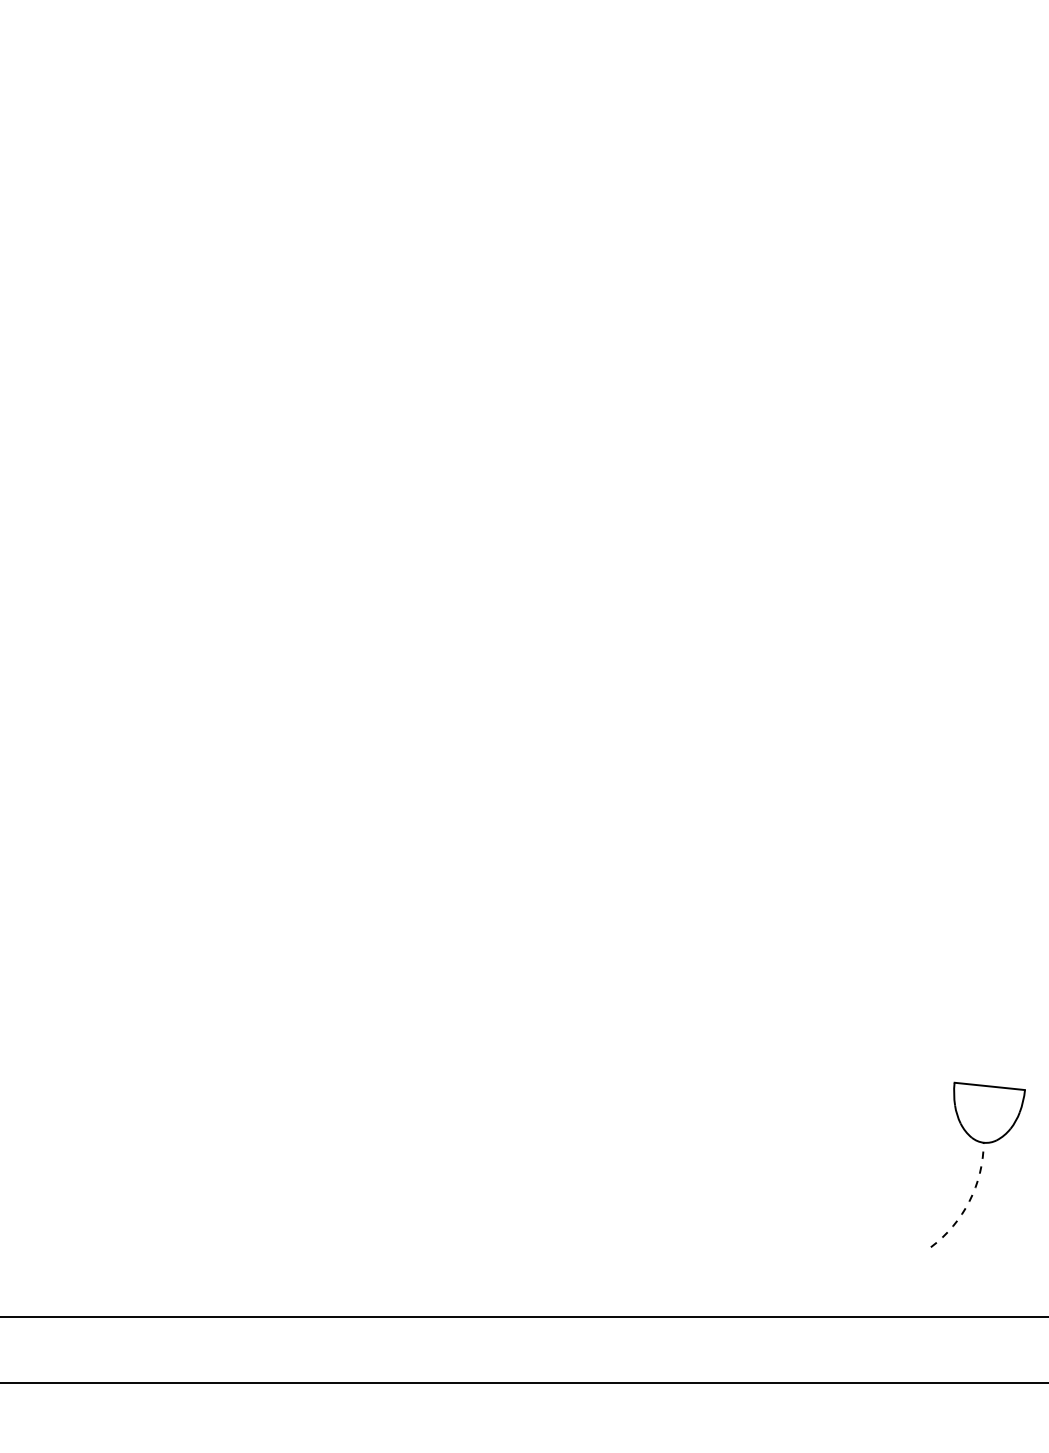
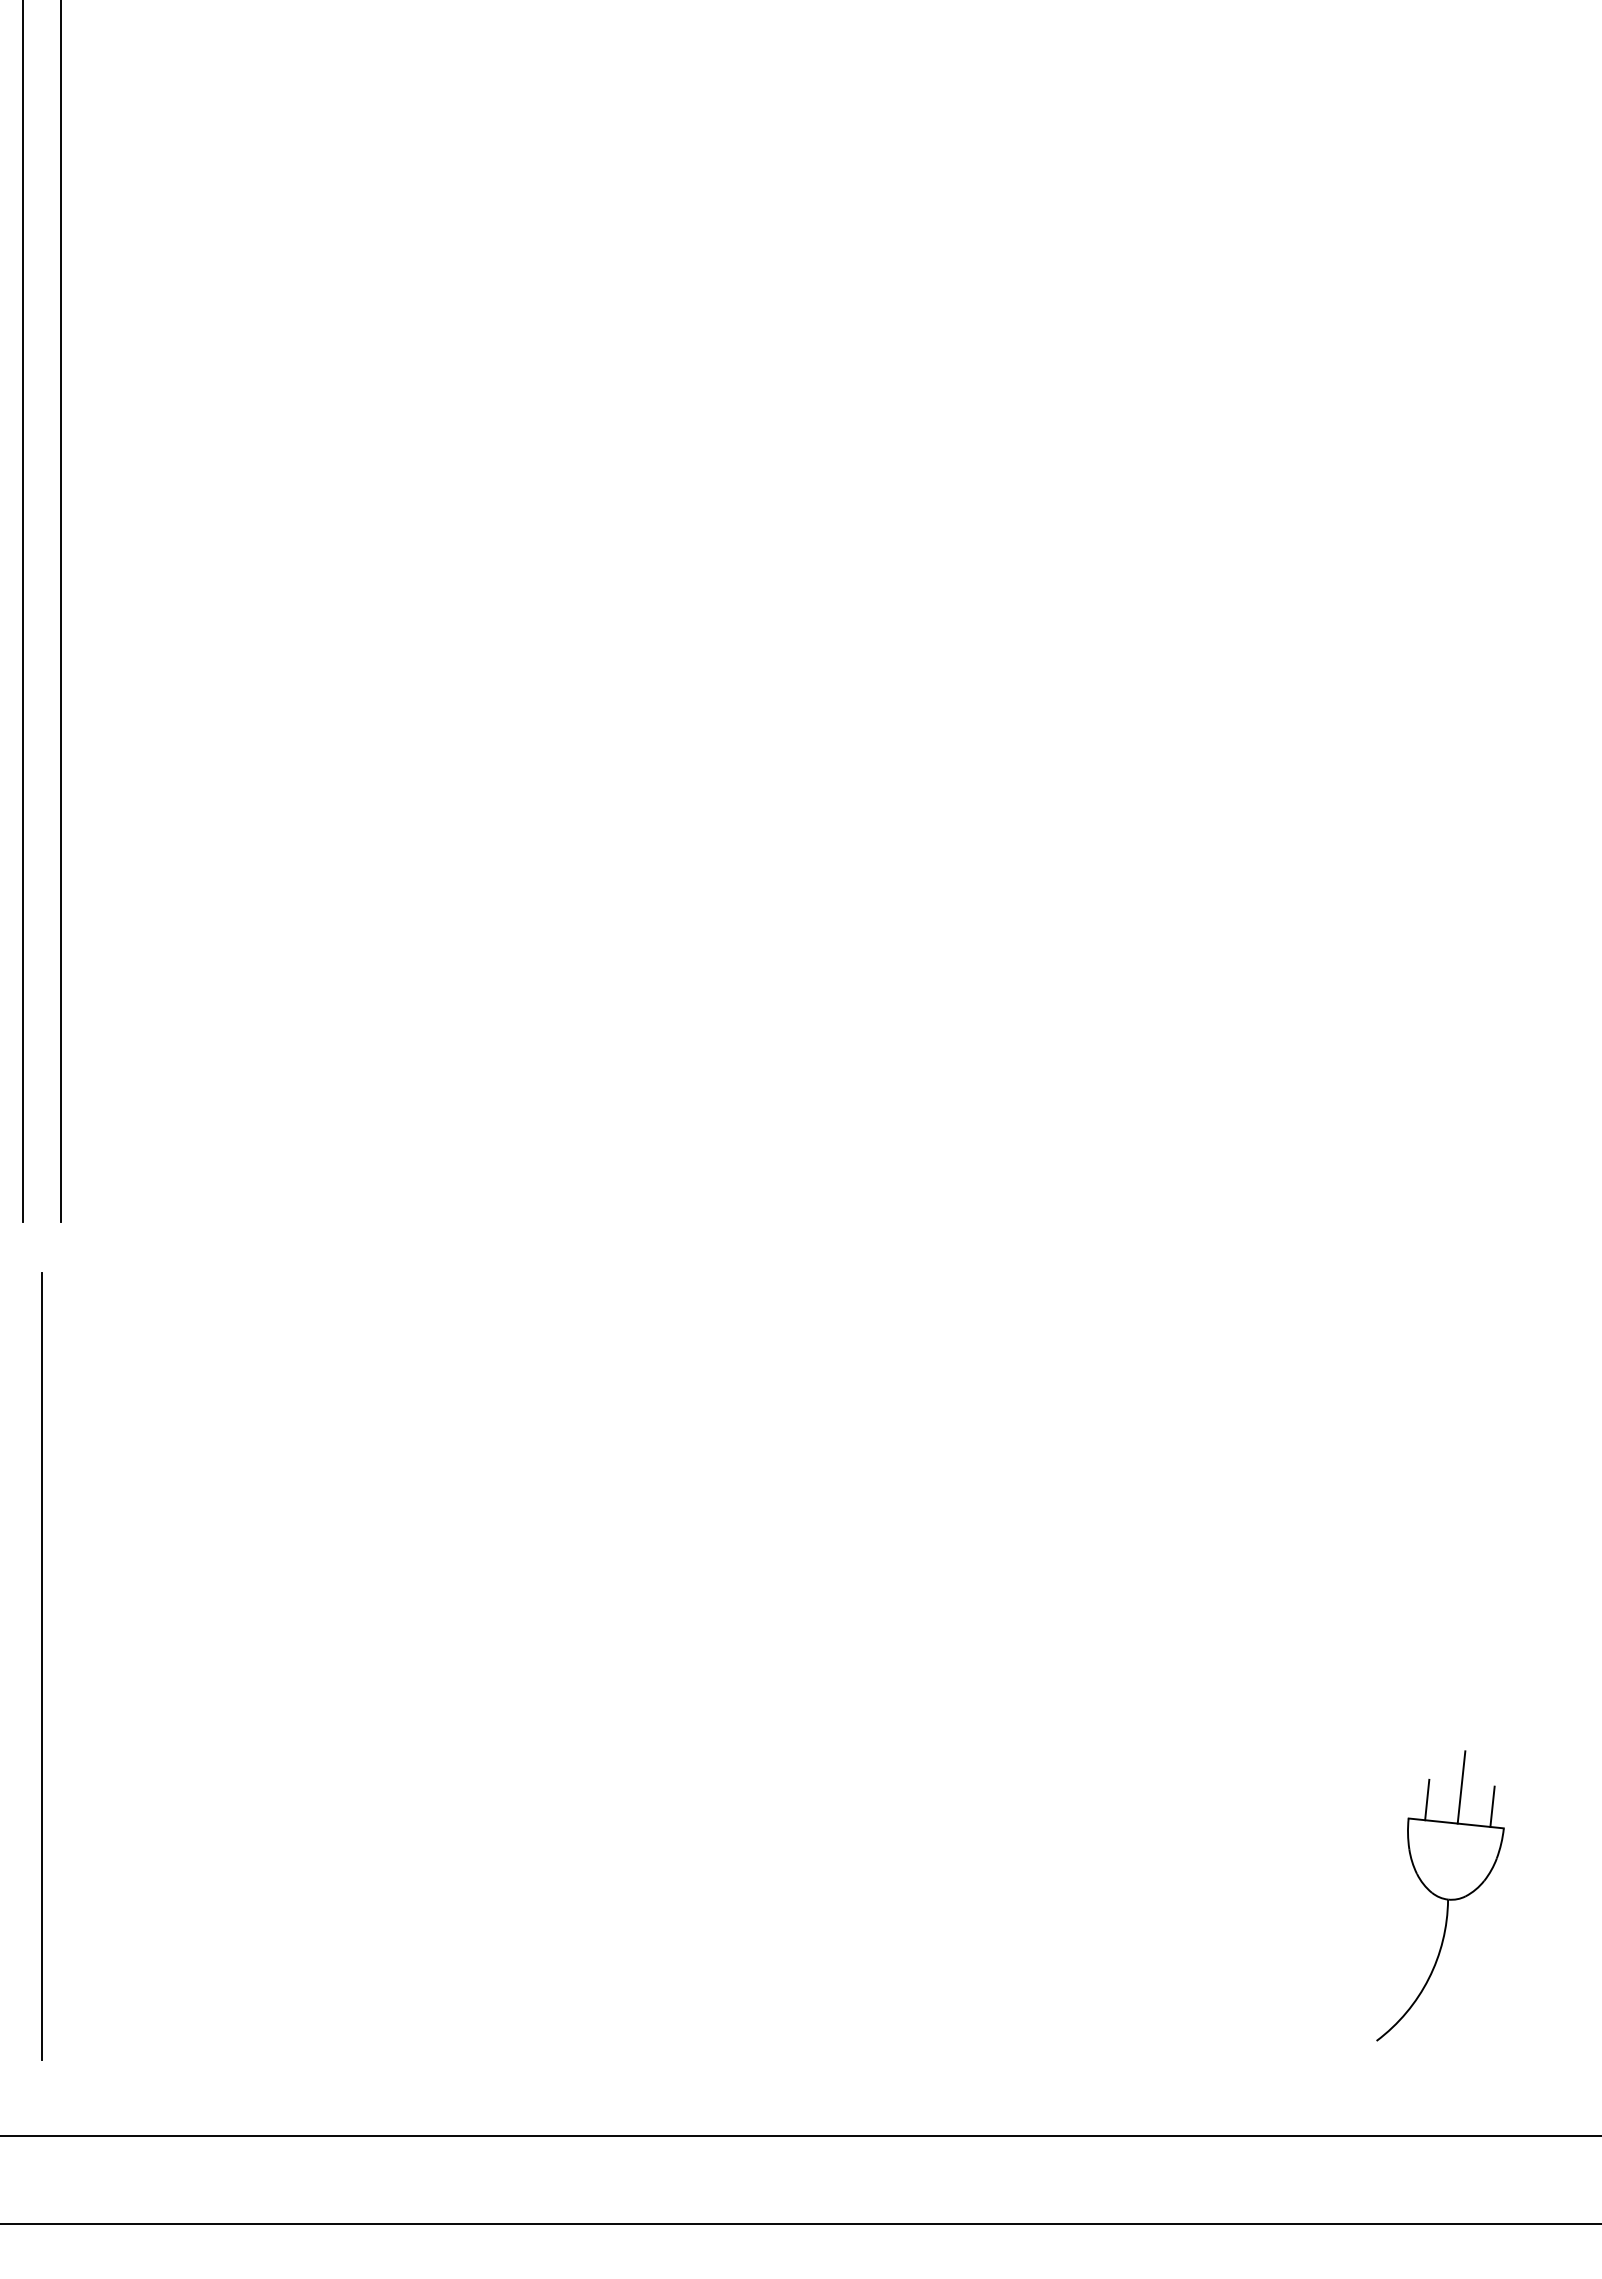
line: (993, 1059) -> (1461, 1787), added
line: (968, 1068) -> (1427, 1799), added
line: (1016, 1073) -> (1492, 1806), added
arc: (969, 1201) -> (1428, 1978), dashed -> solid

